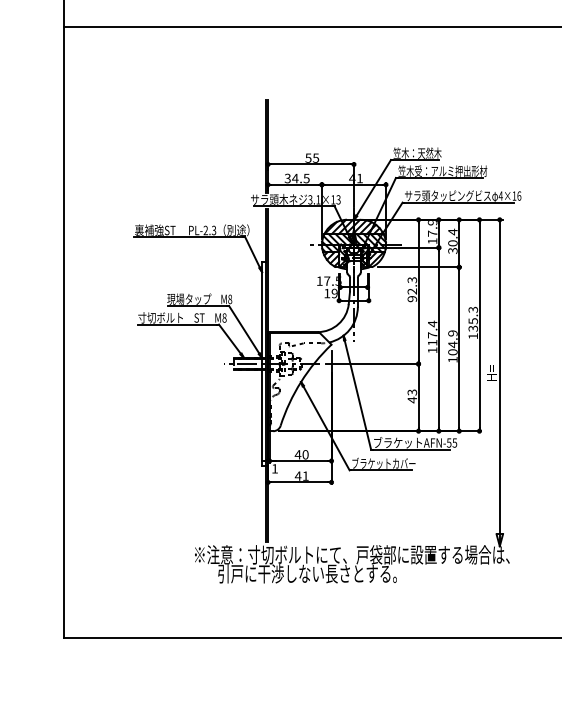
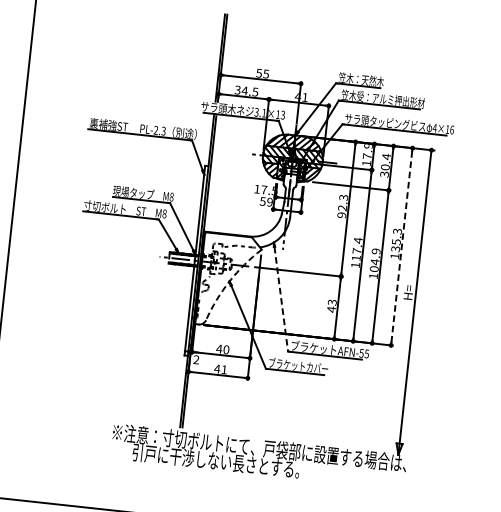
text: (327, 293) -> (263, 201), 19 -> 59
line: (479, 325) -> (401, 246), solid -> dashed
arc: (301, 382) -> (229, 281), solid -> dashed
line: (358, 395) -> (281, 299), solid -> dashed
text: (274, 468) -> (196, 359), 1 -> 2

